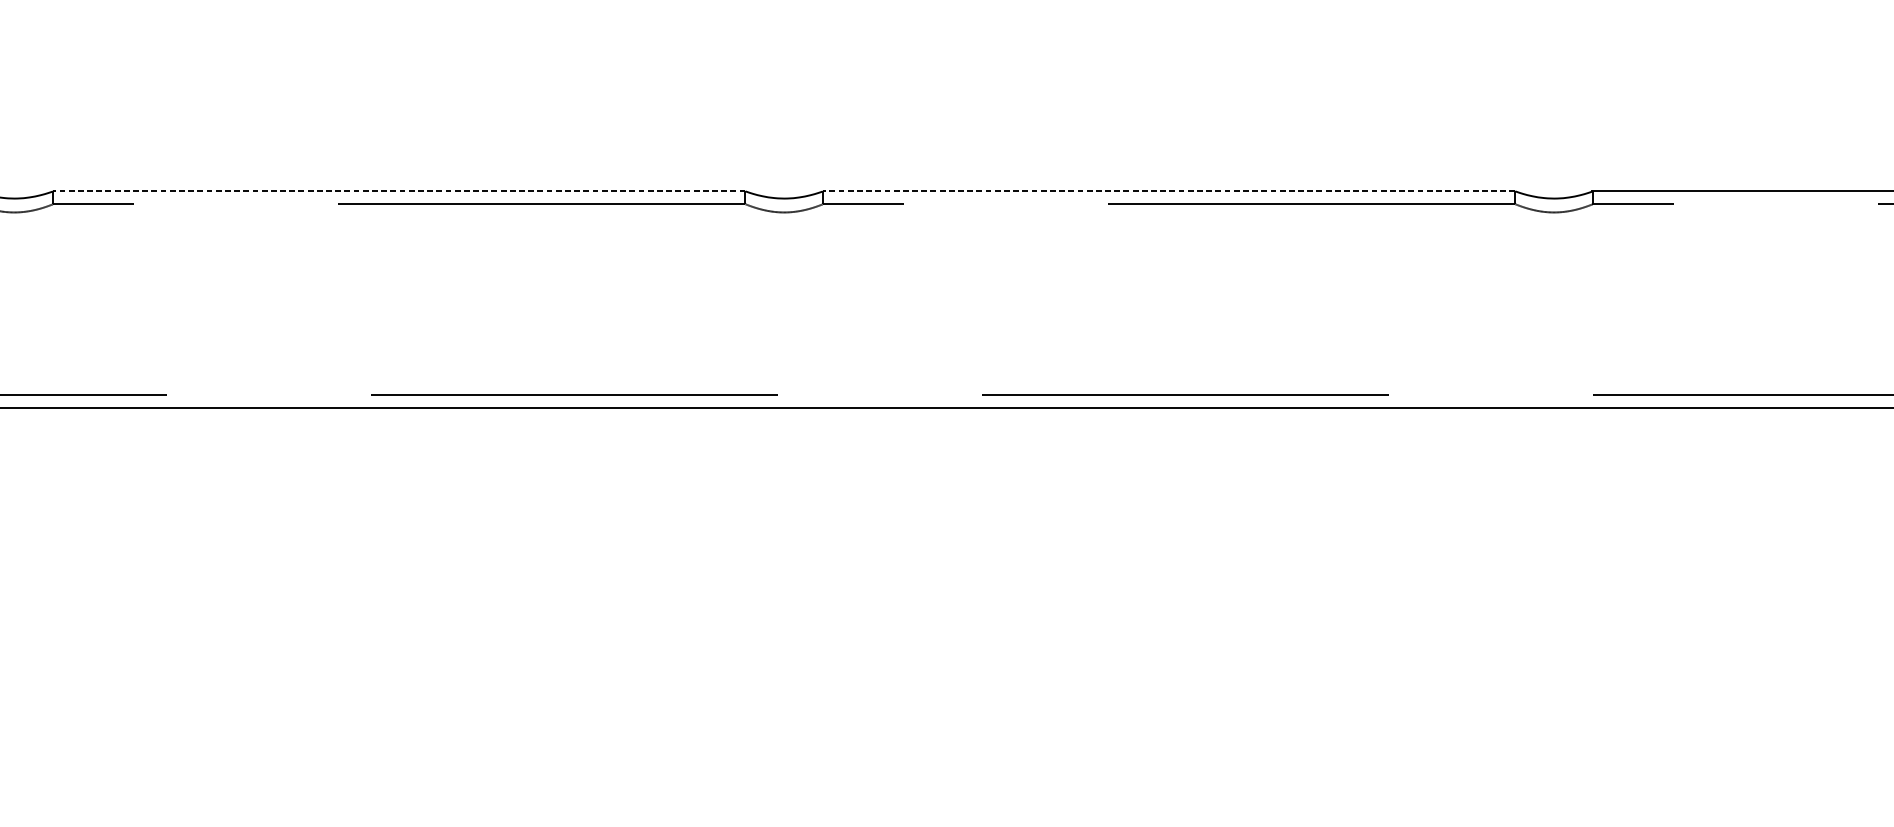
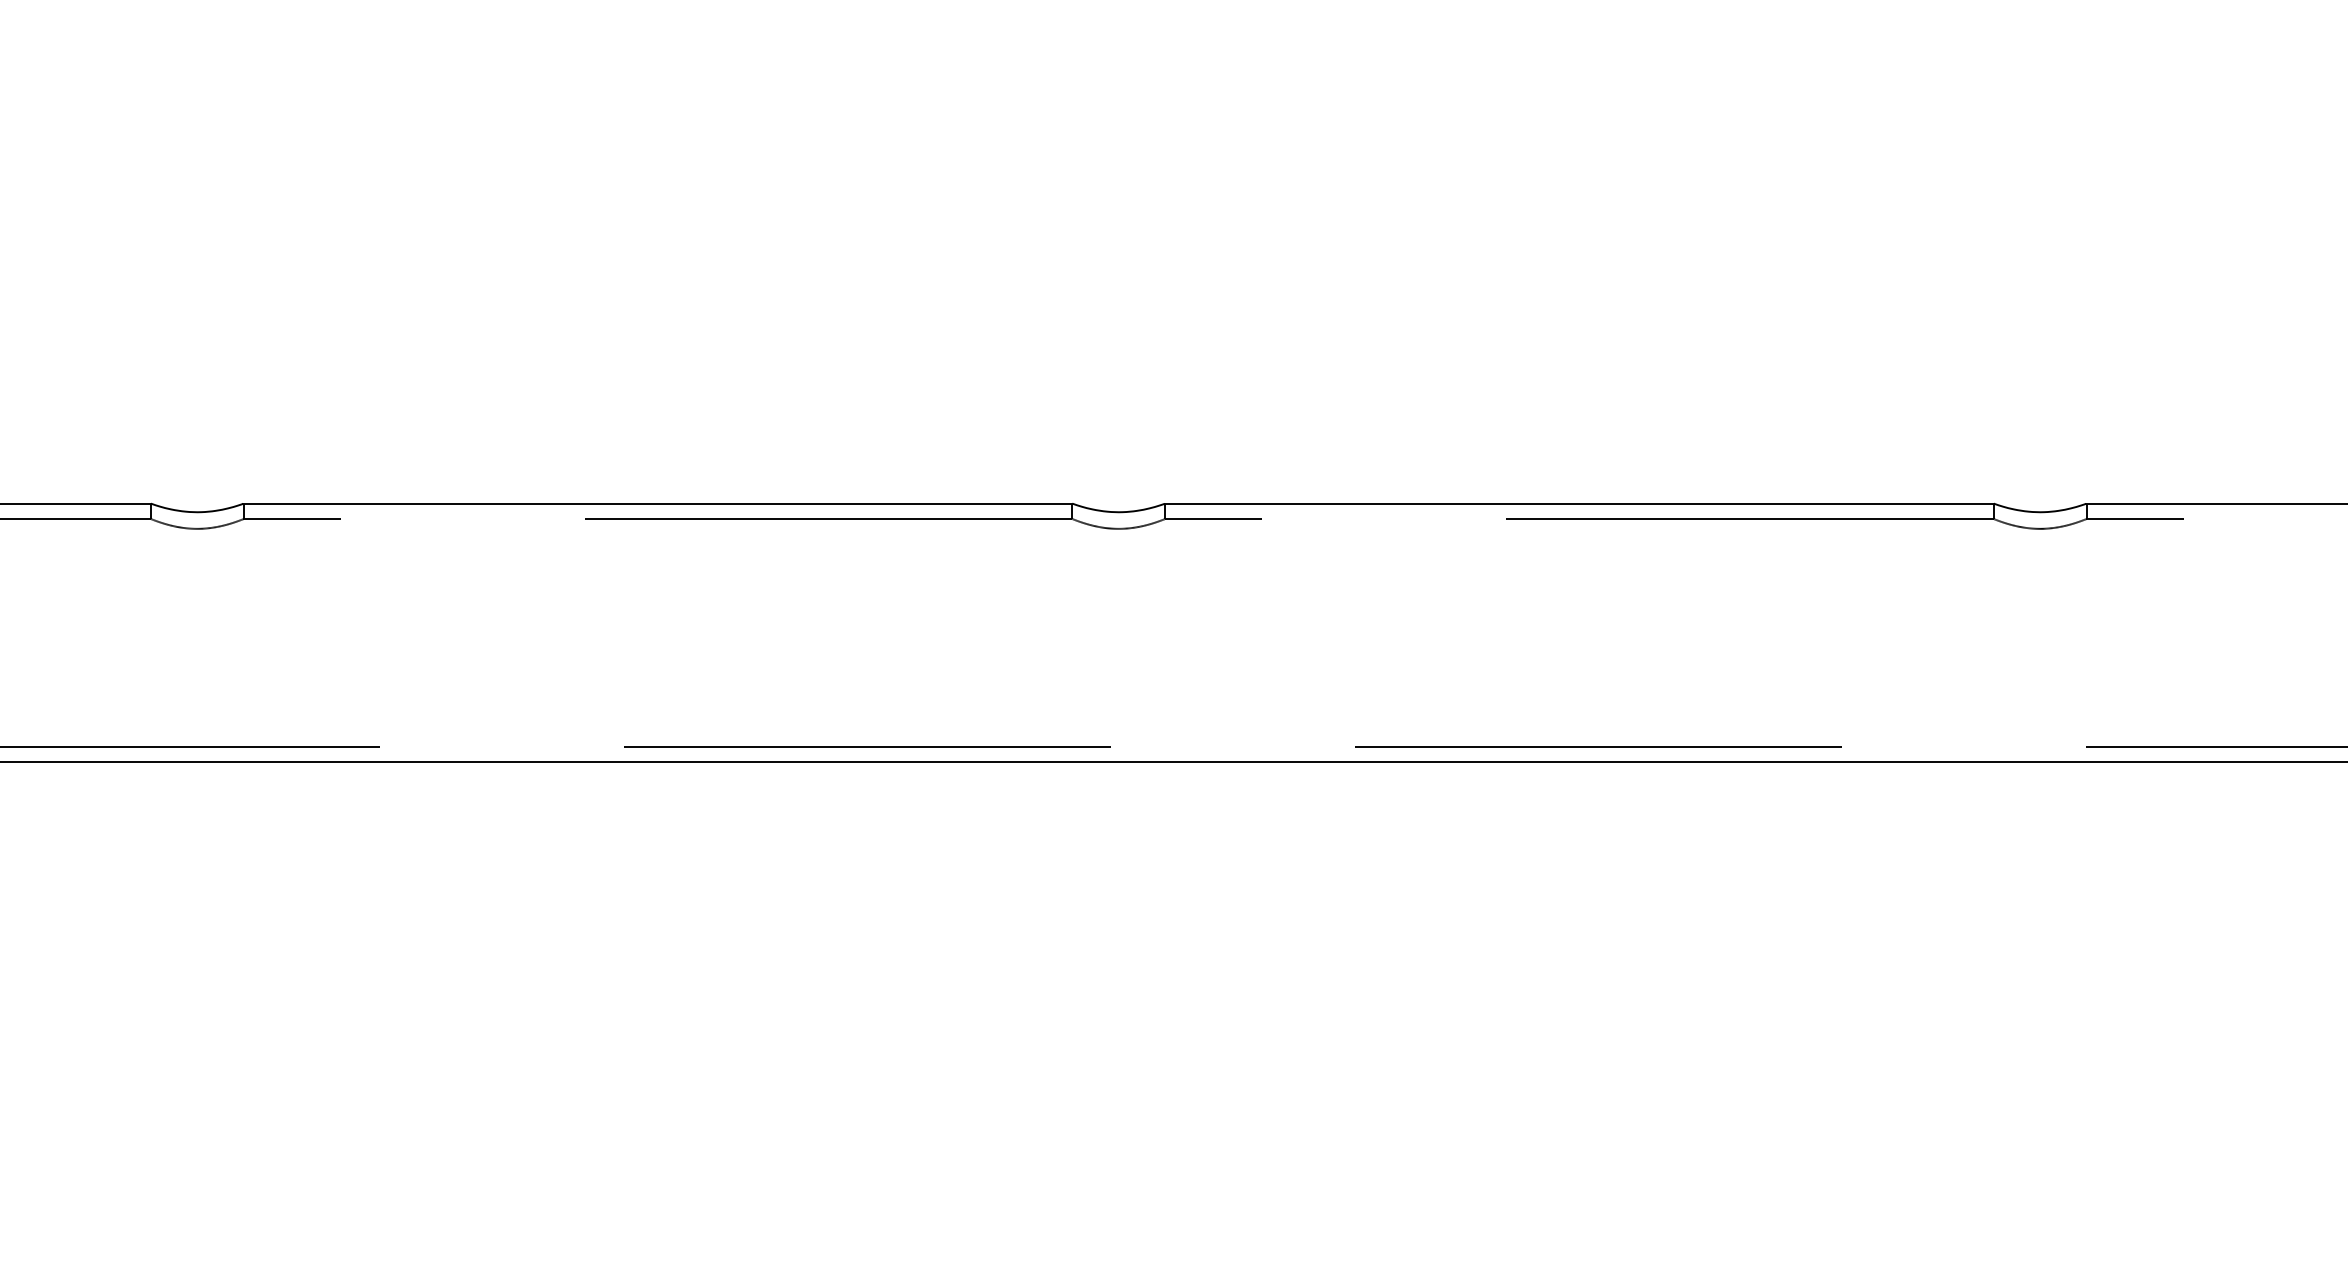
line: (398, 191) -> (657, 503), dashed -> solid
line: (1169, 191) -> (1579, 503), dashed -> solid

